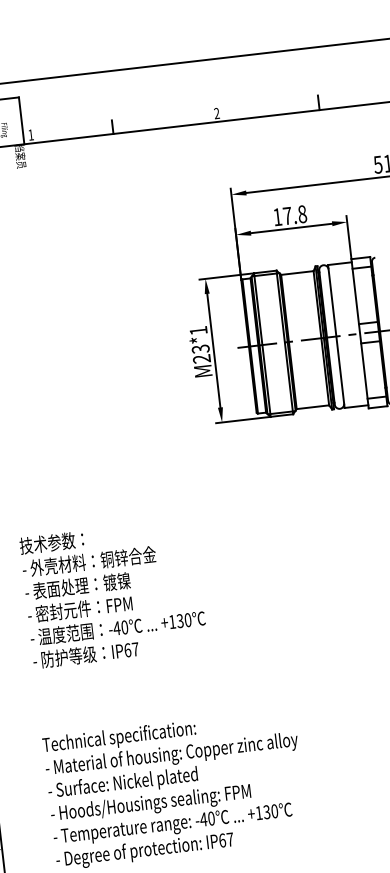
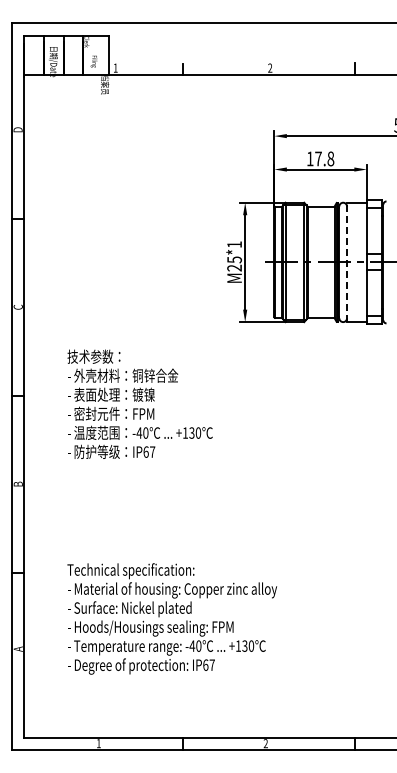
line: (336, 335) -> (347, 261), solid -> dashed
text: (200, 348) -> (234, 259), M23*1 -> M25*1
text: (113, 592) -> (139, 403), moved

